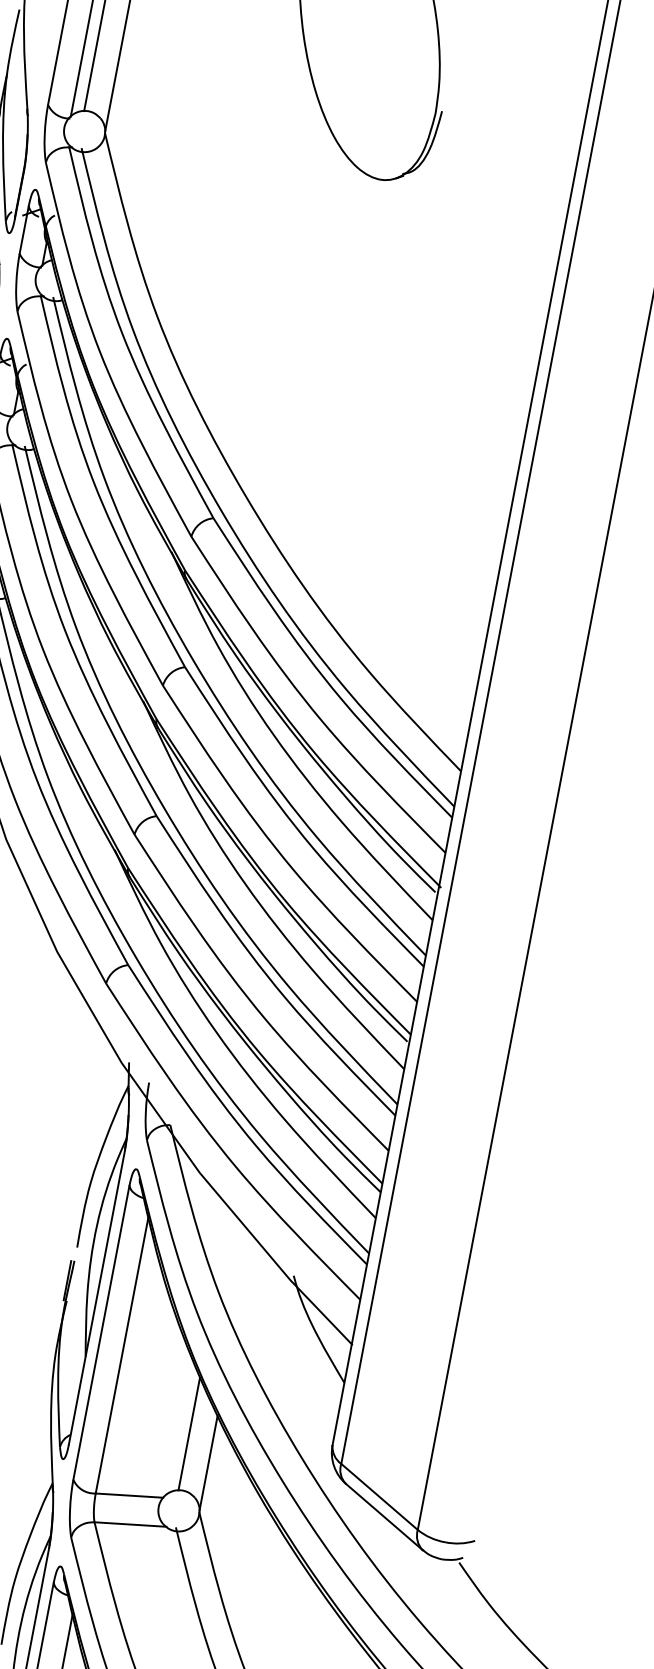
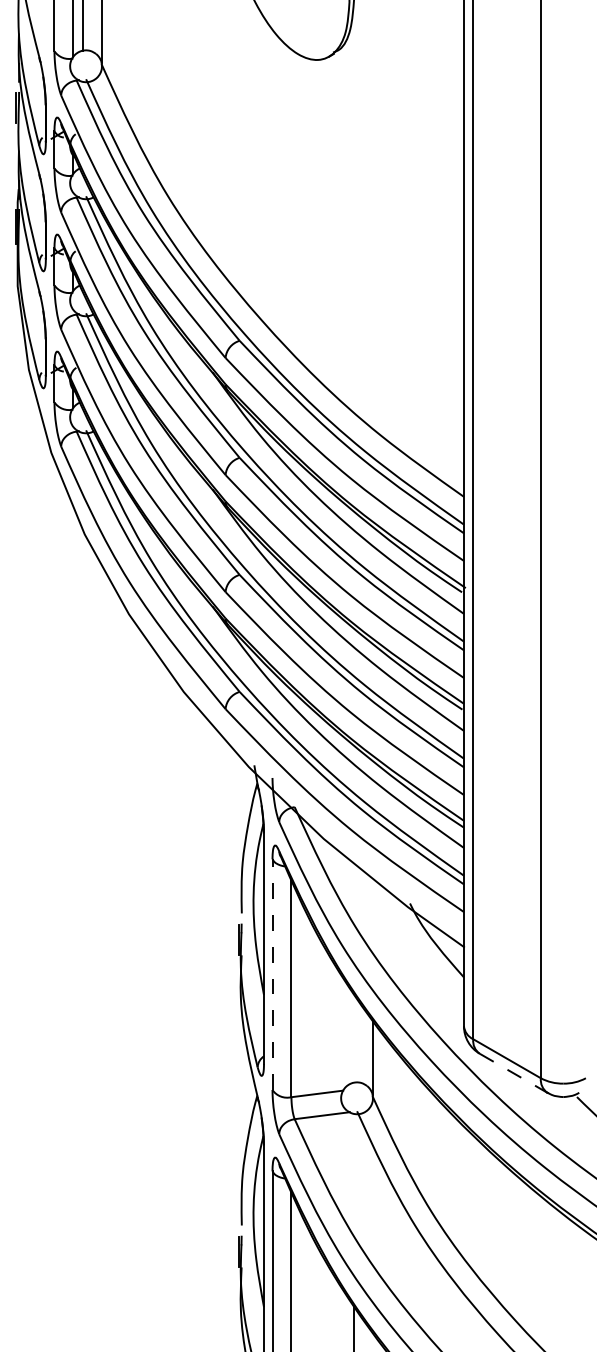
line: (101, 1332) -> (272, 974), solid -> dashed
line: (188, 1433) -> (353, 1038), removed
line: (385, 1517) -> (514, 1073), solid -> dashed

